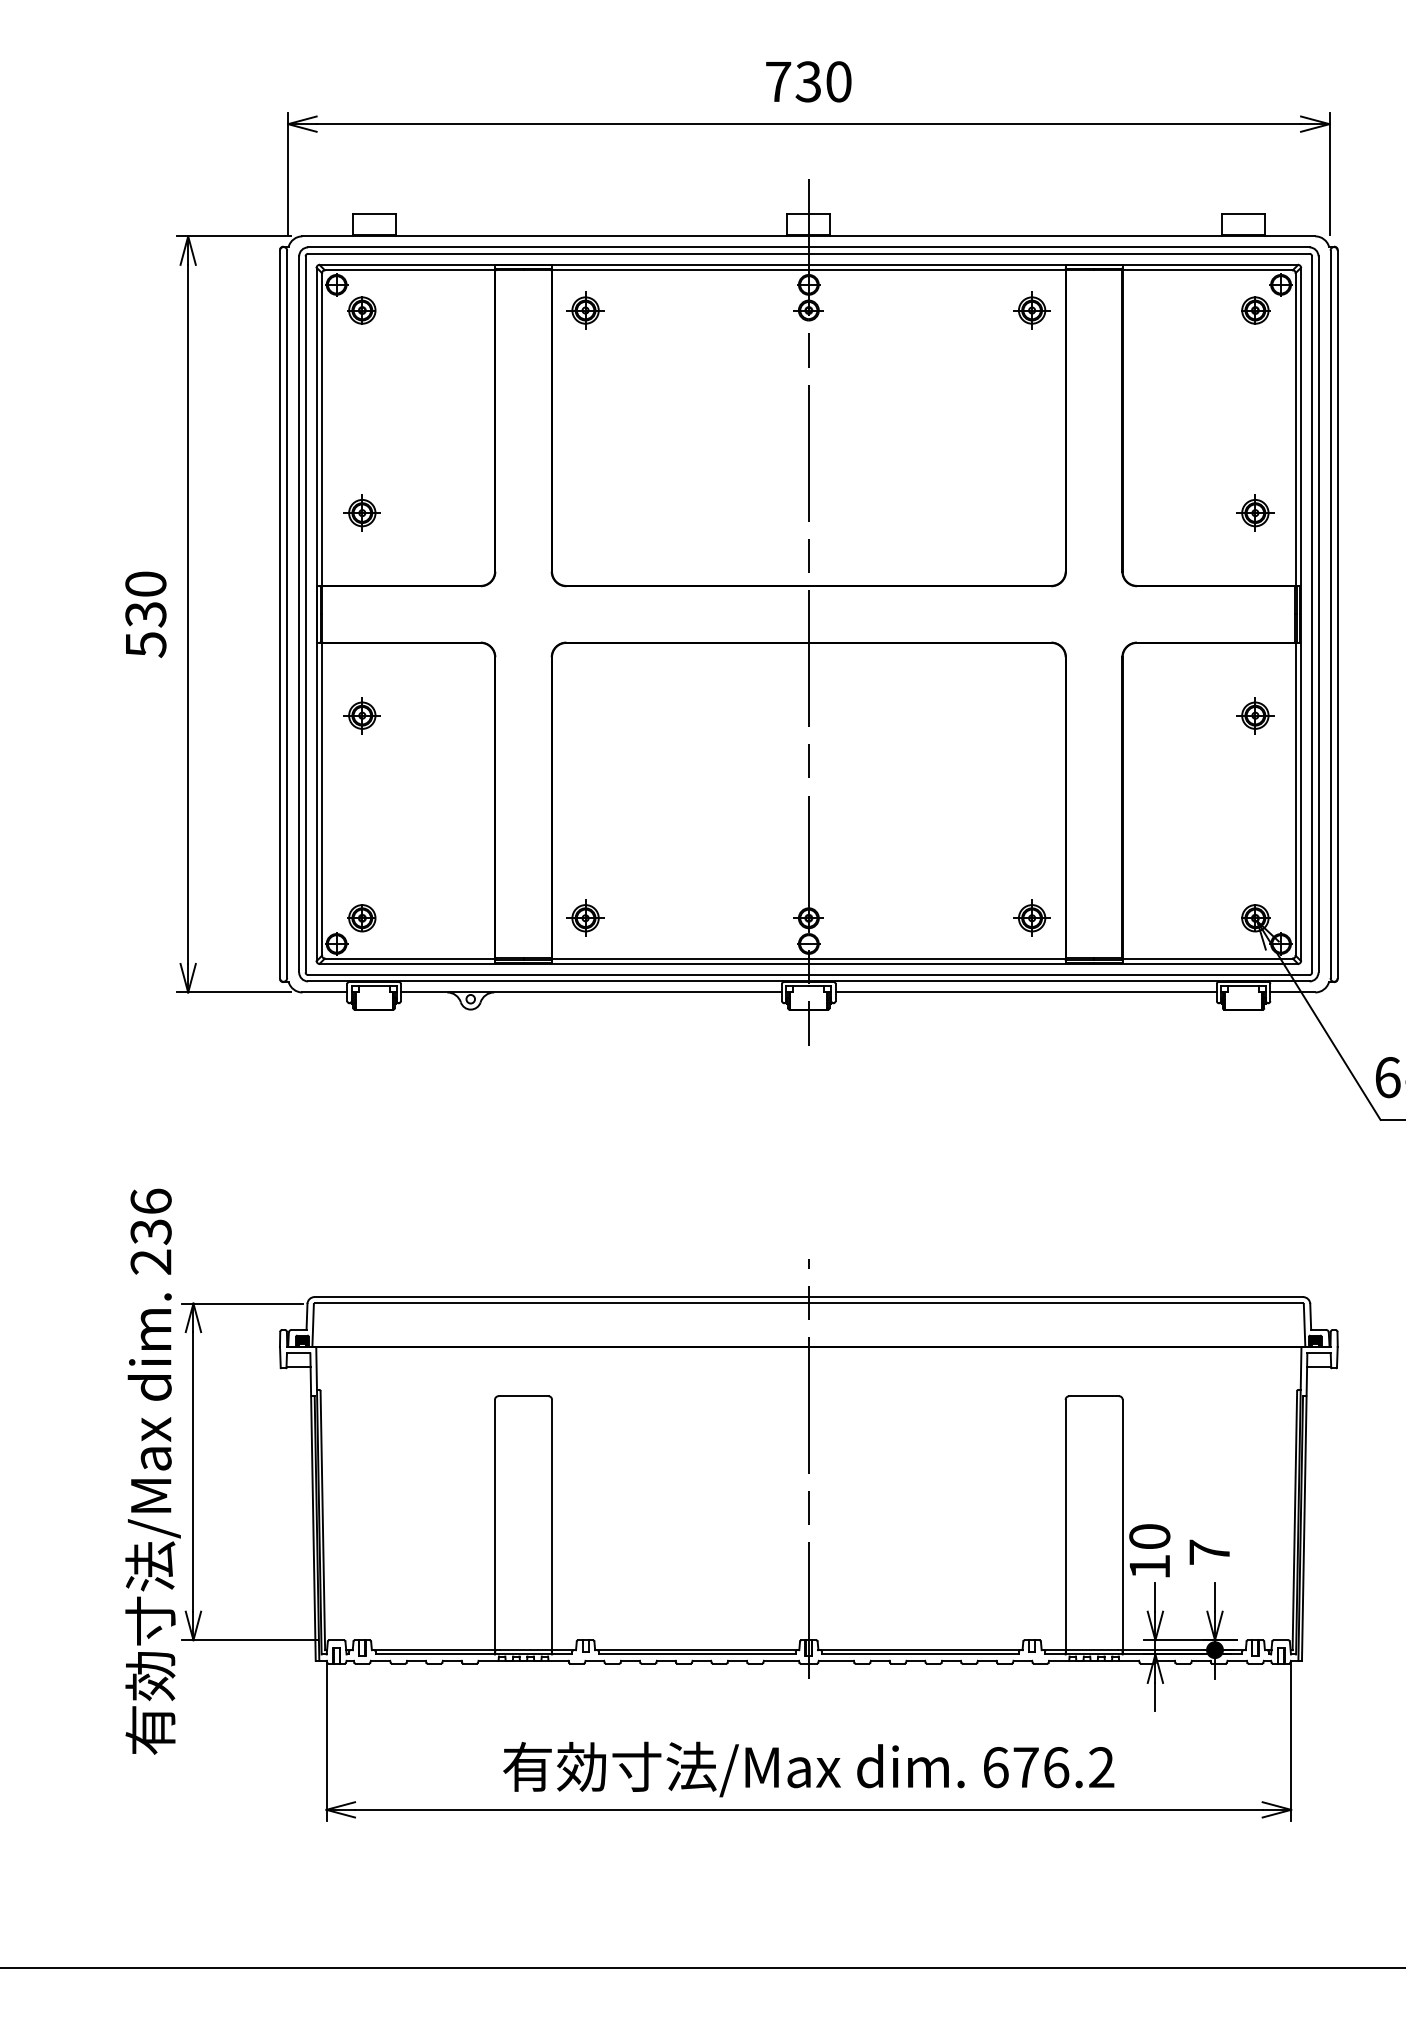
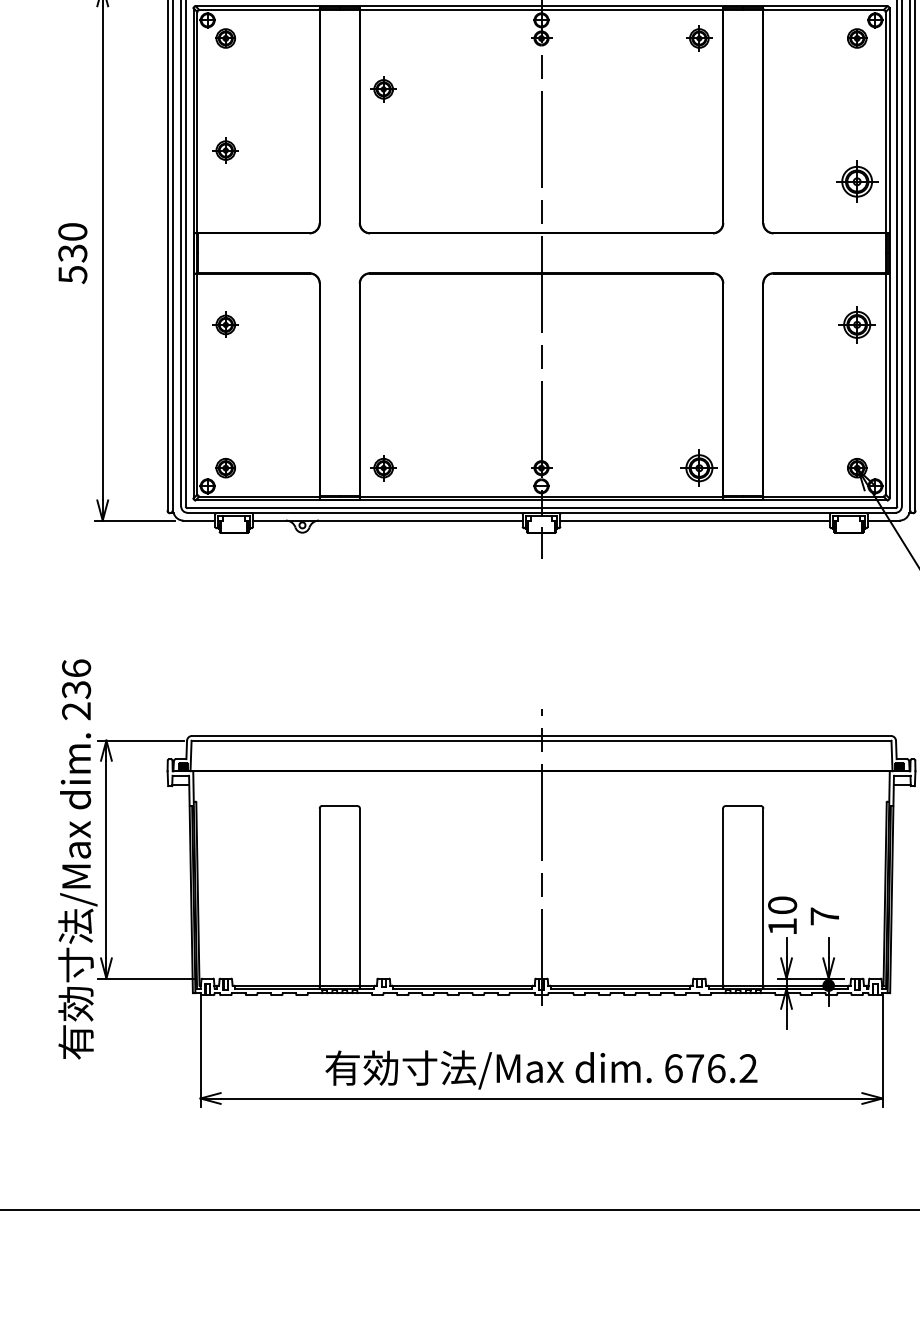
part: (585, 310) -> (383, 89), moved
part: (361, 512) -> (225, 150), moved
part: (1255, 512) -> (857, 181), size x1.6
part: (1255, 715) -> (857, 324), size x1.4
part: (1031, 917) -> (698, 467), size x1.4

